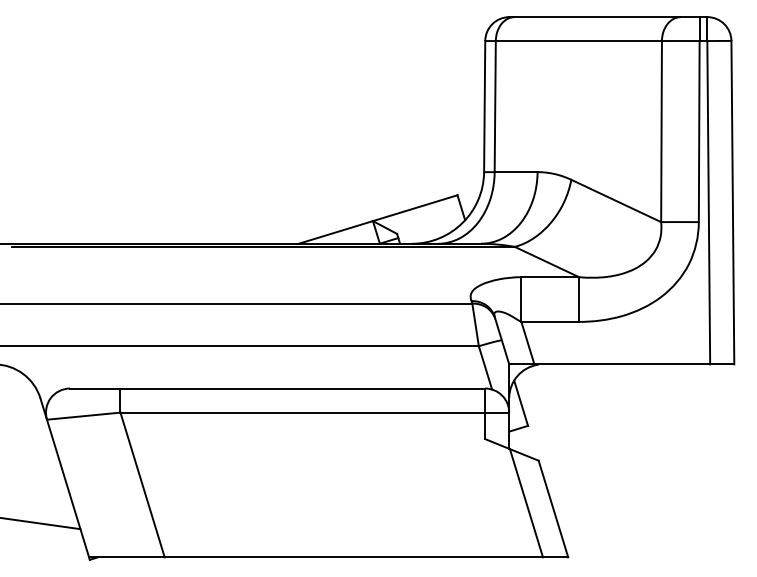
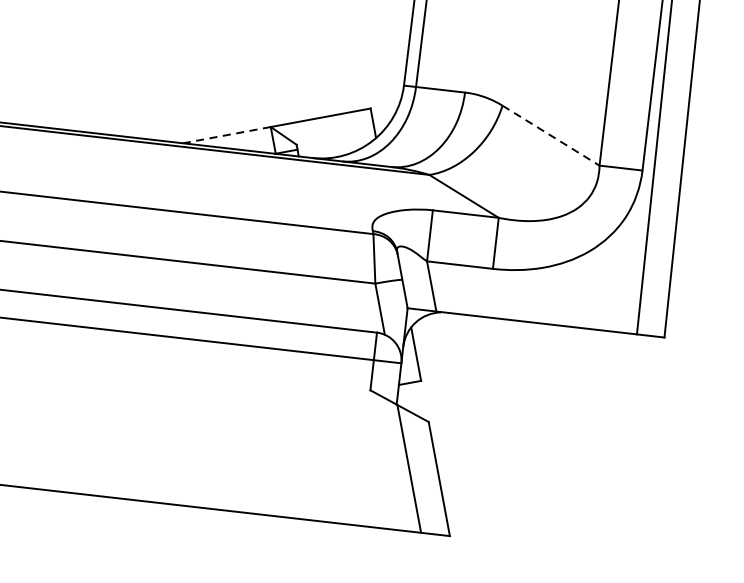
line: (616, 200) -> (551, 135), solid -> dashed
line: (335, 232) -> (226, 135), solid -> dashed

